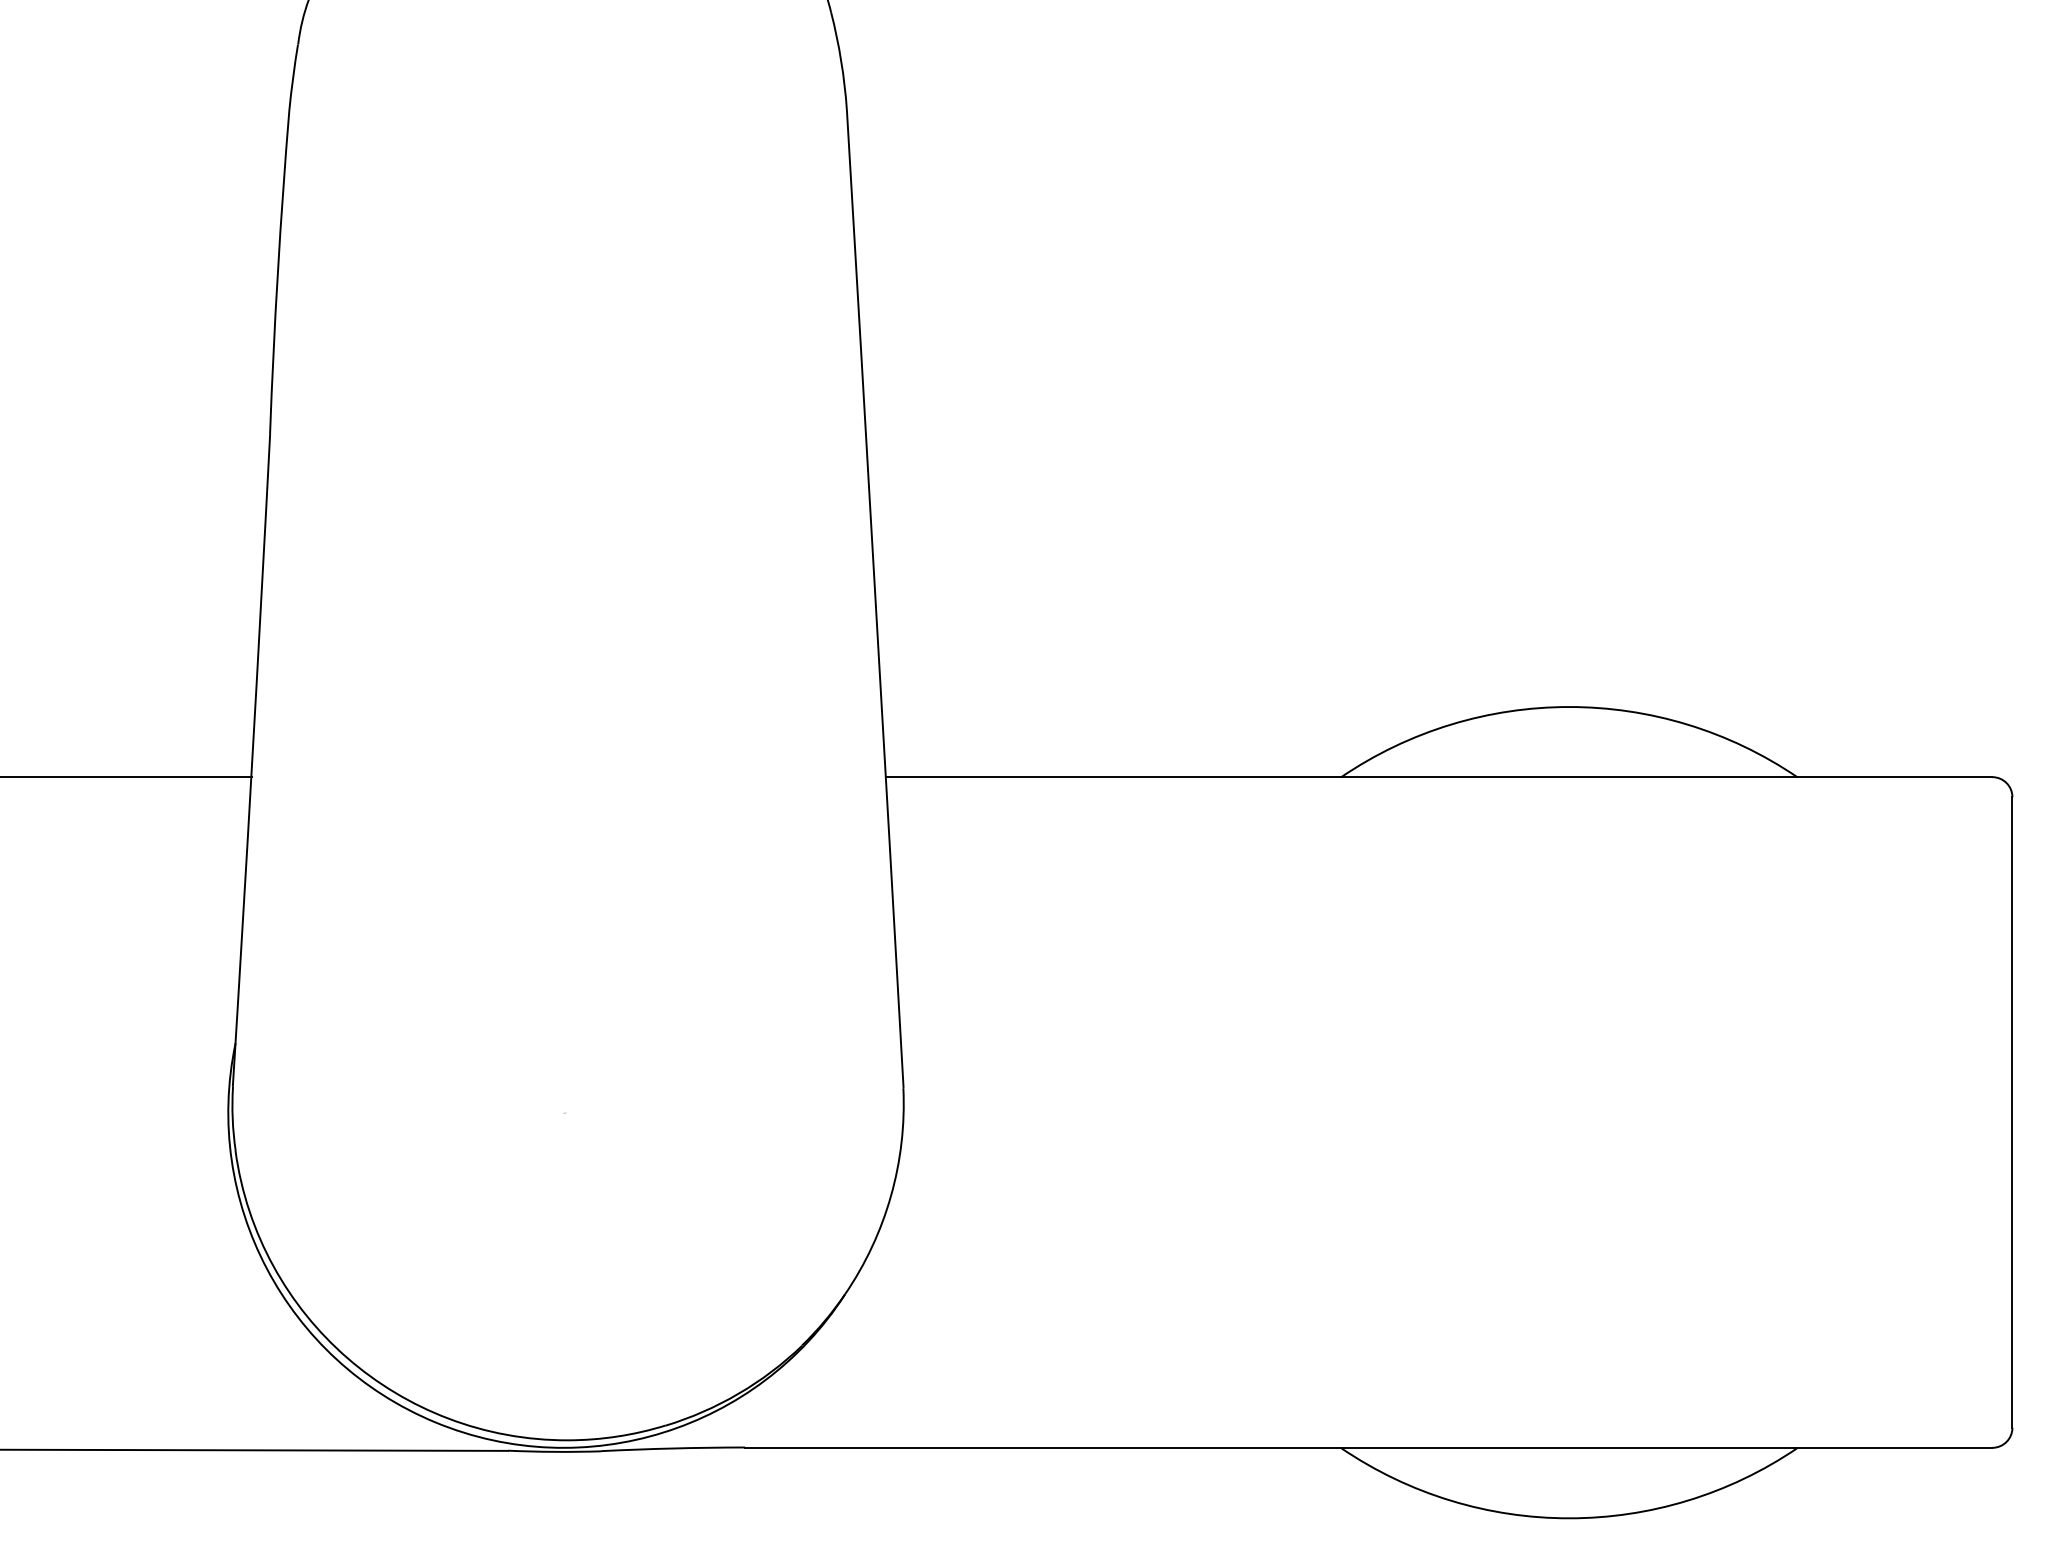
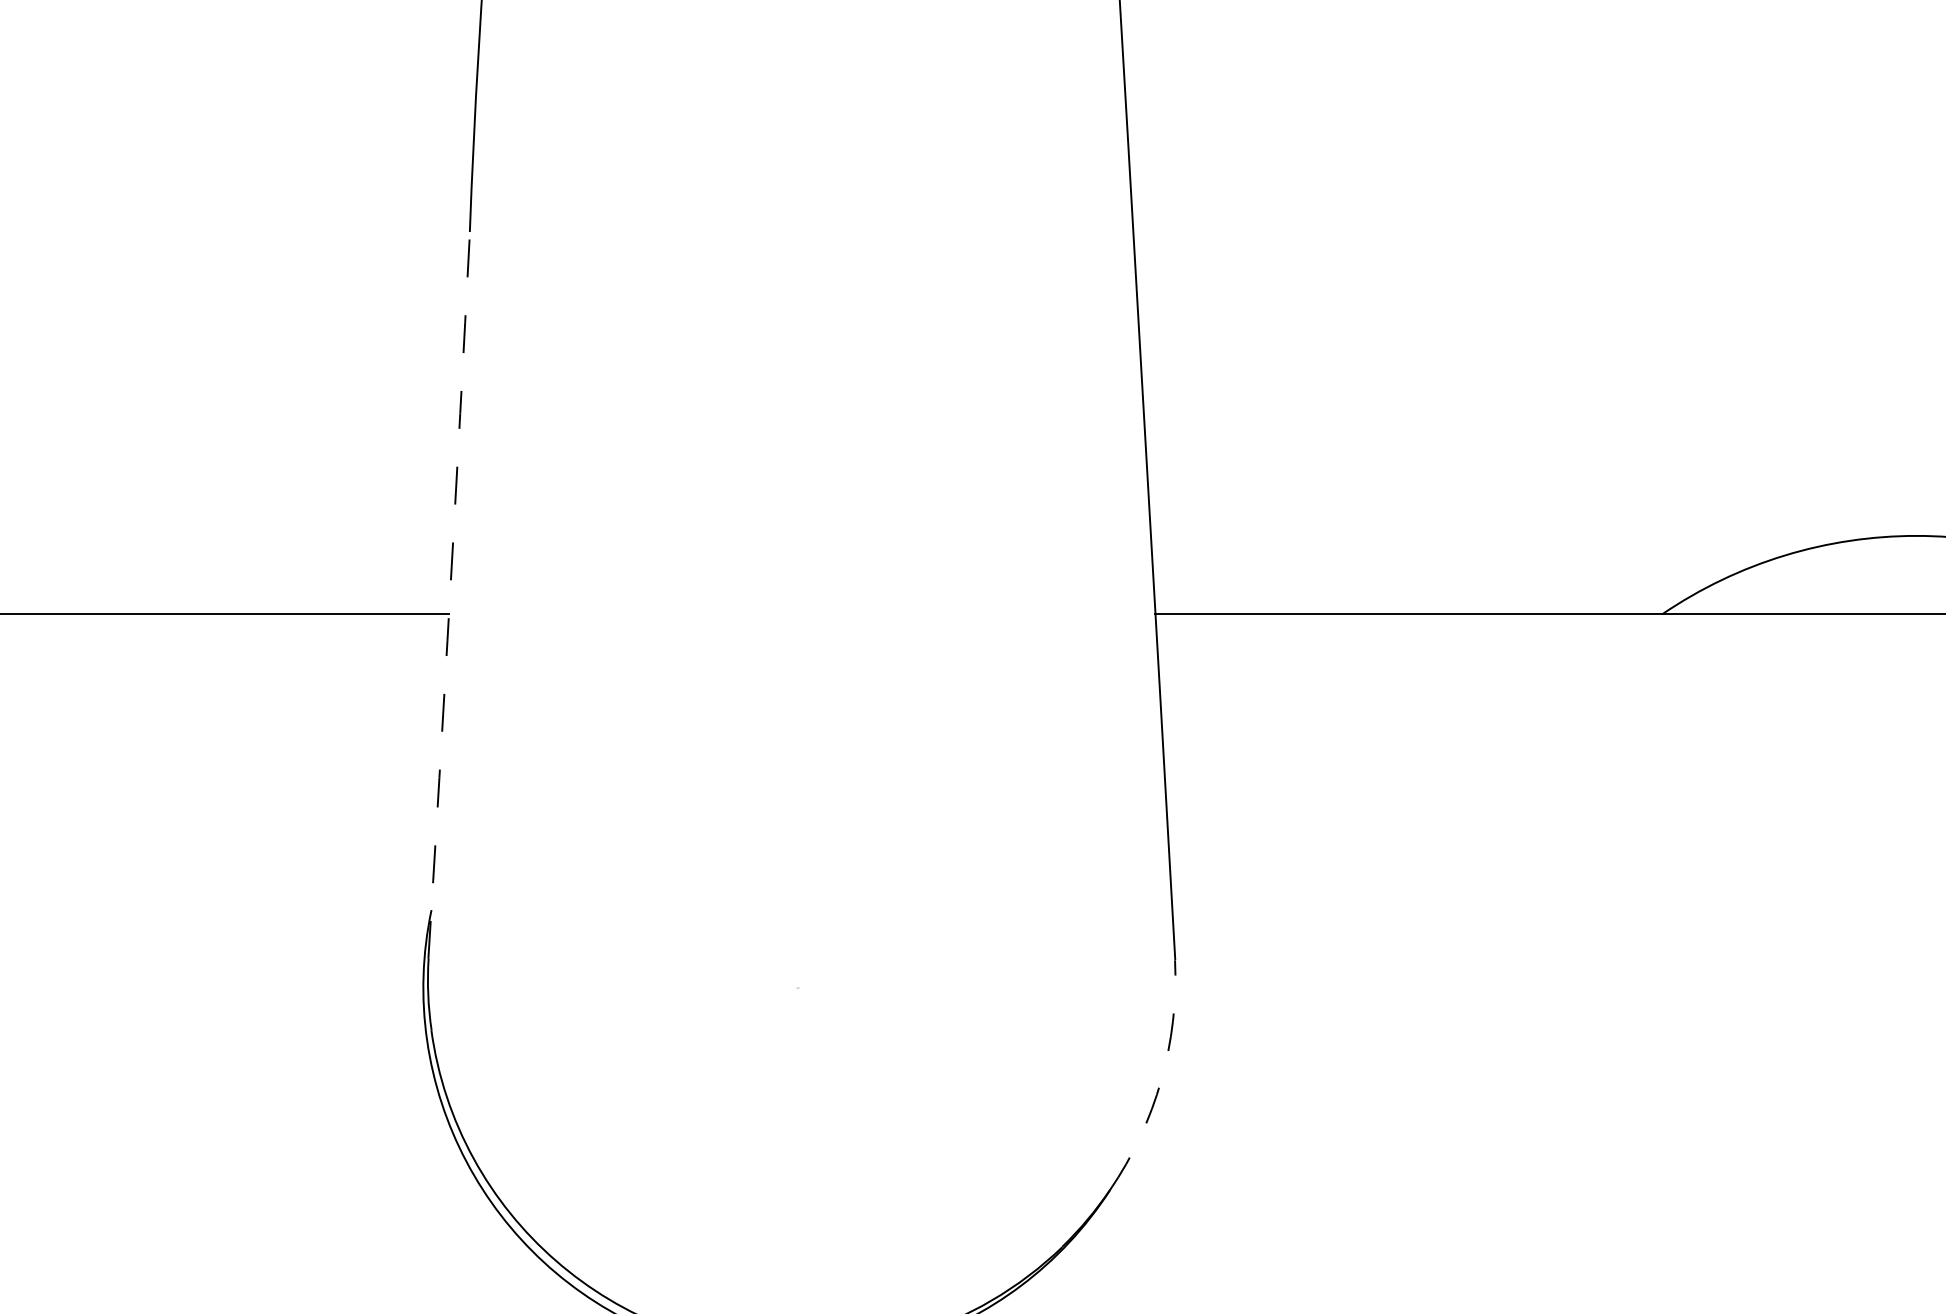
arc: (252, 760) -> (450, 595), solid -> dashed
arc: (891, 1196) -> (1161, 1080), solid -> dashed

